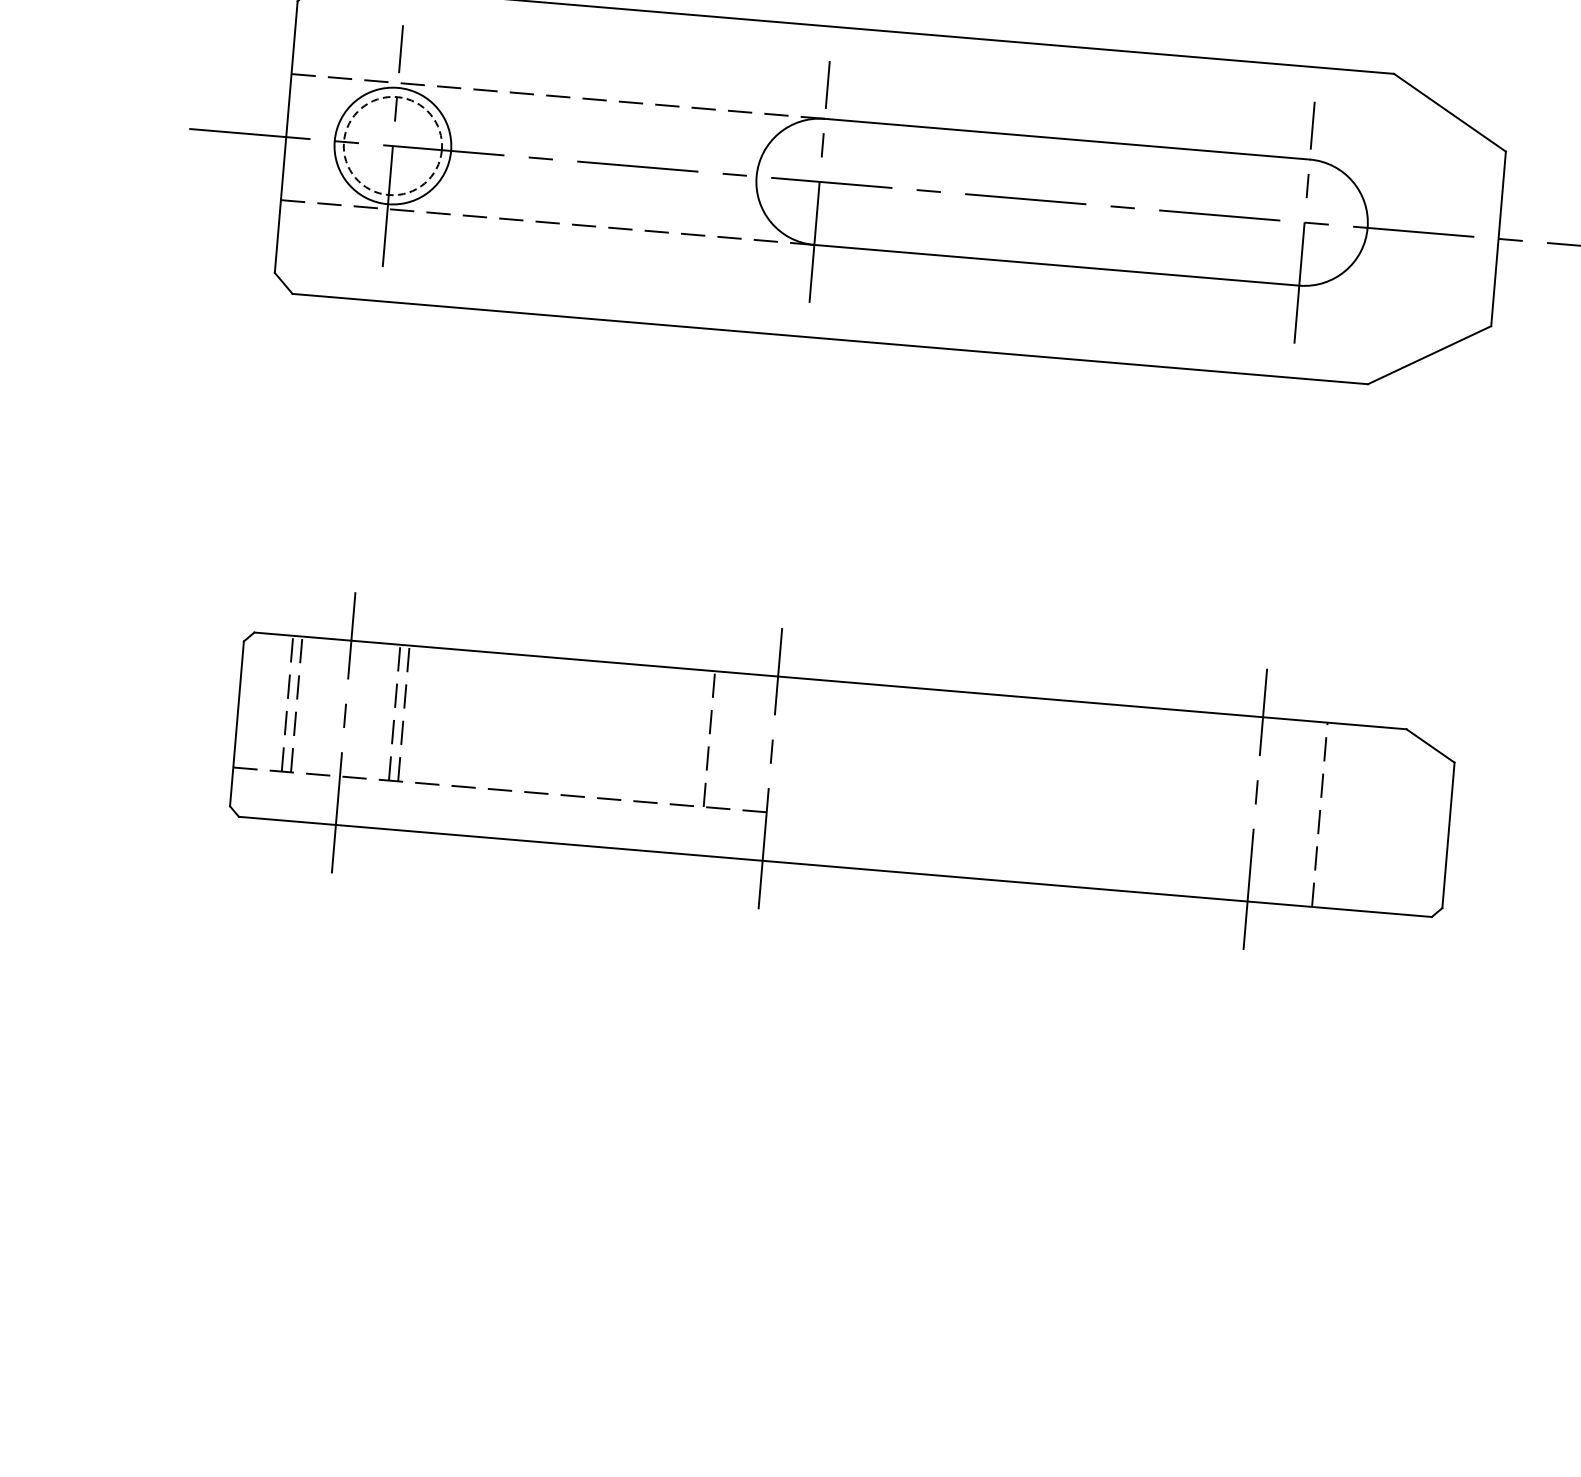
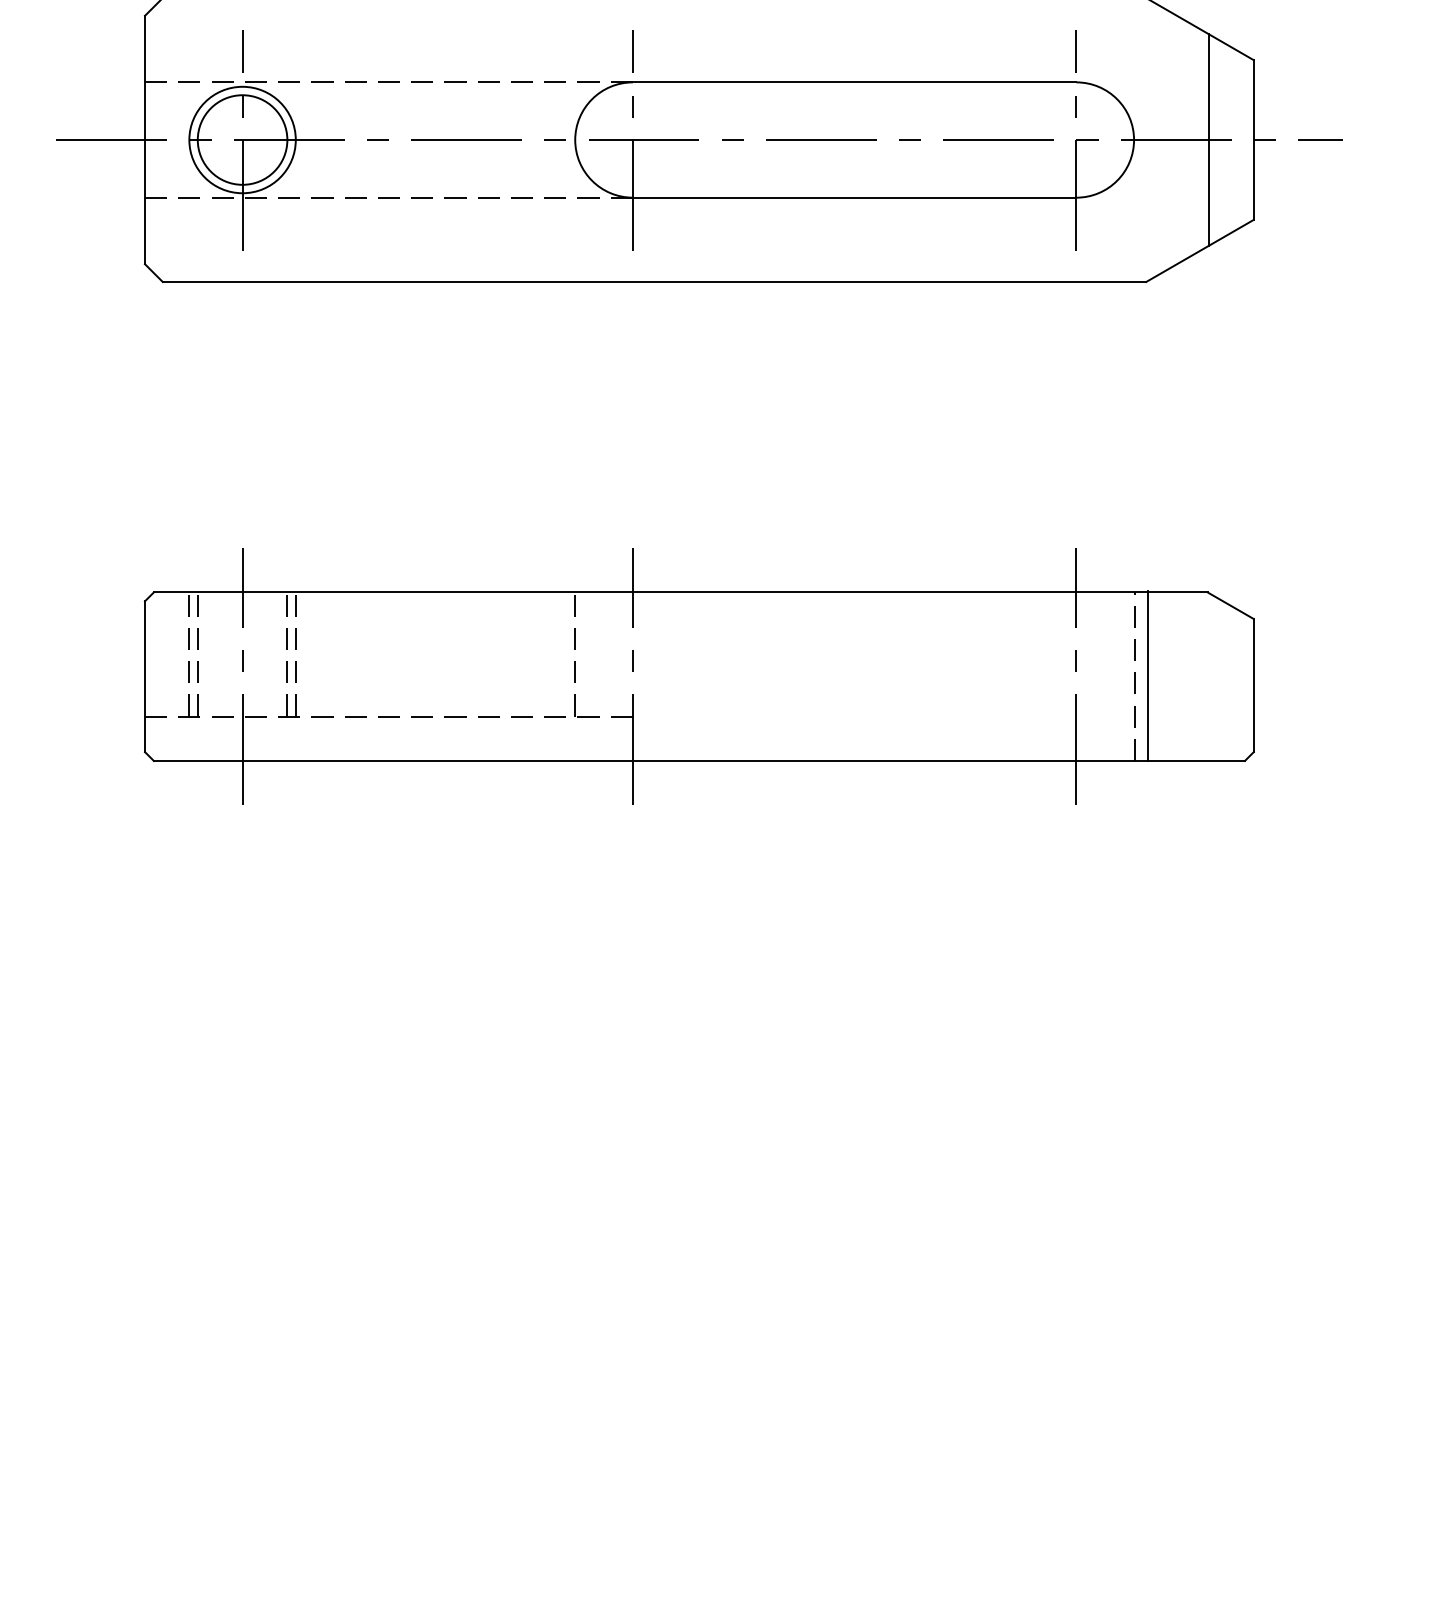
circle: (392, 145) -> (242, 139), dashed -> solid
line: (1450, 234) -> (1209, 139), added
line: (1334, 814) -> (1148, 675), added

